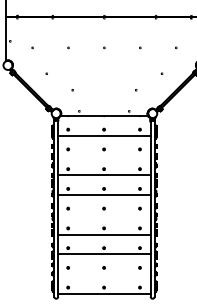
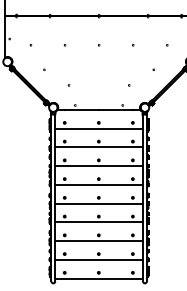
line: (104, 155) -> (99, 147), added
line: (104, 214) -> (99, 203), added
line: (104, 273) -> (99, 259), added

